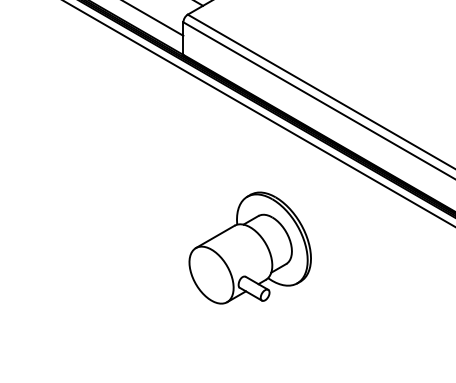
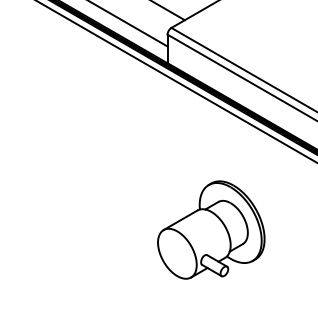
part: (249, 247) -> (210, 229), moved

